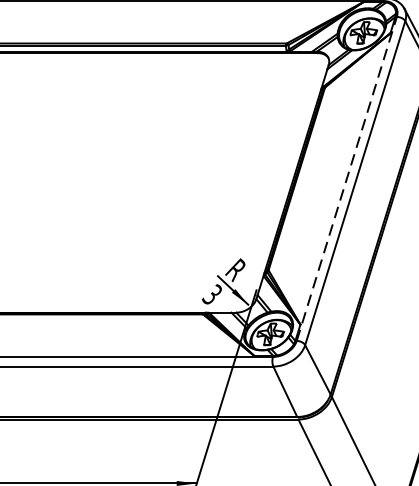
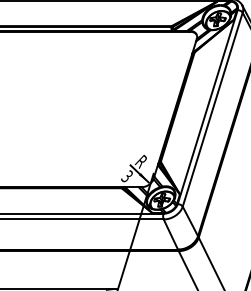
line: (346, 177) -> (207, 106), dashed -> solid

